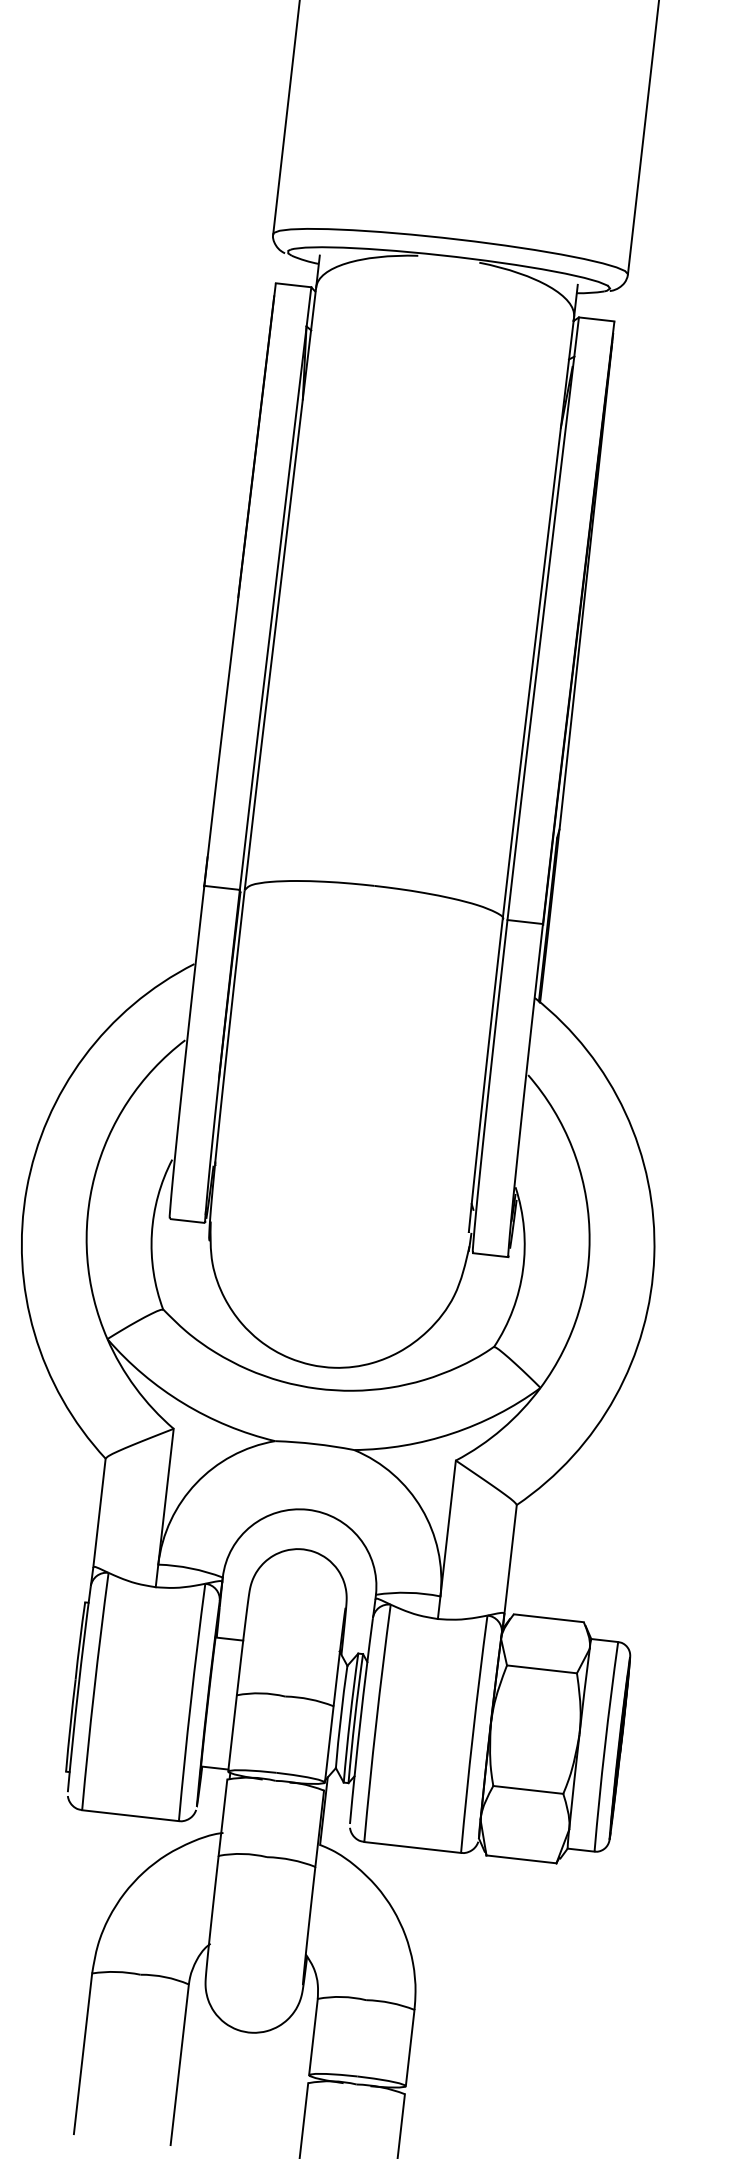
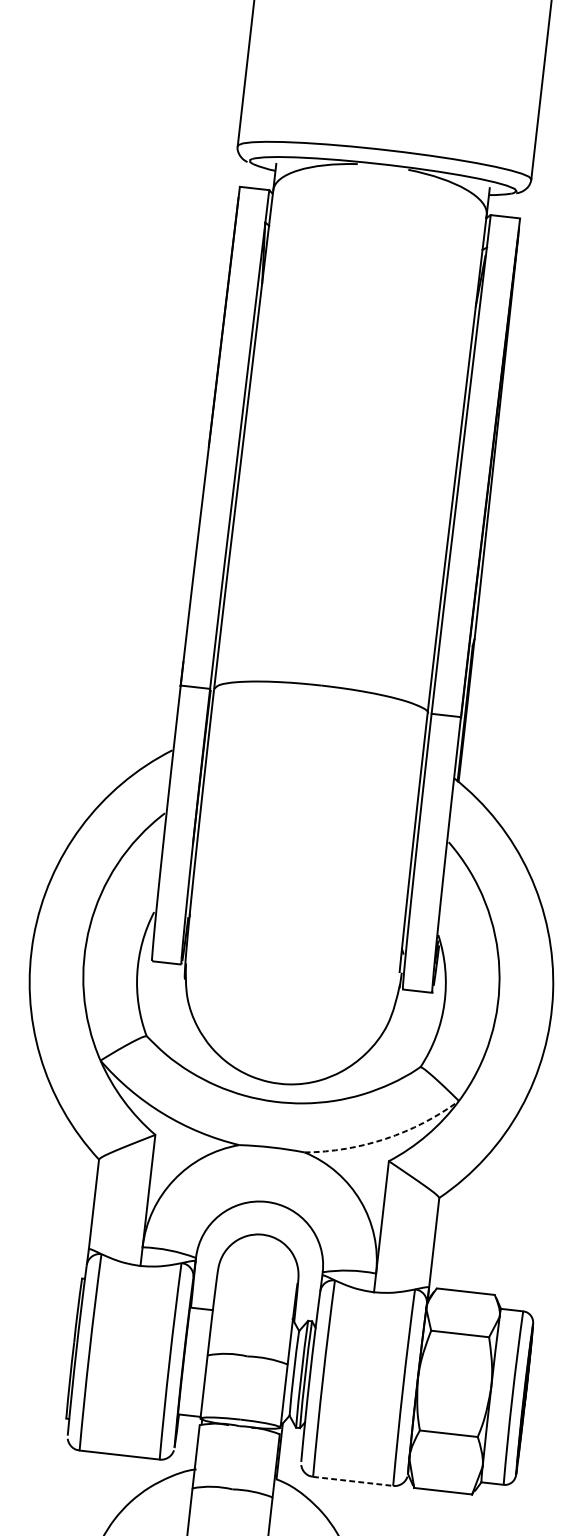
arc: (452, 1433) -> (386, 1138), solid -> dashed
line: (412, 1847) -> (352, 1481), solid -> dashed

